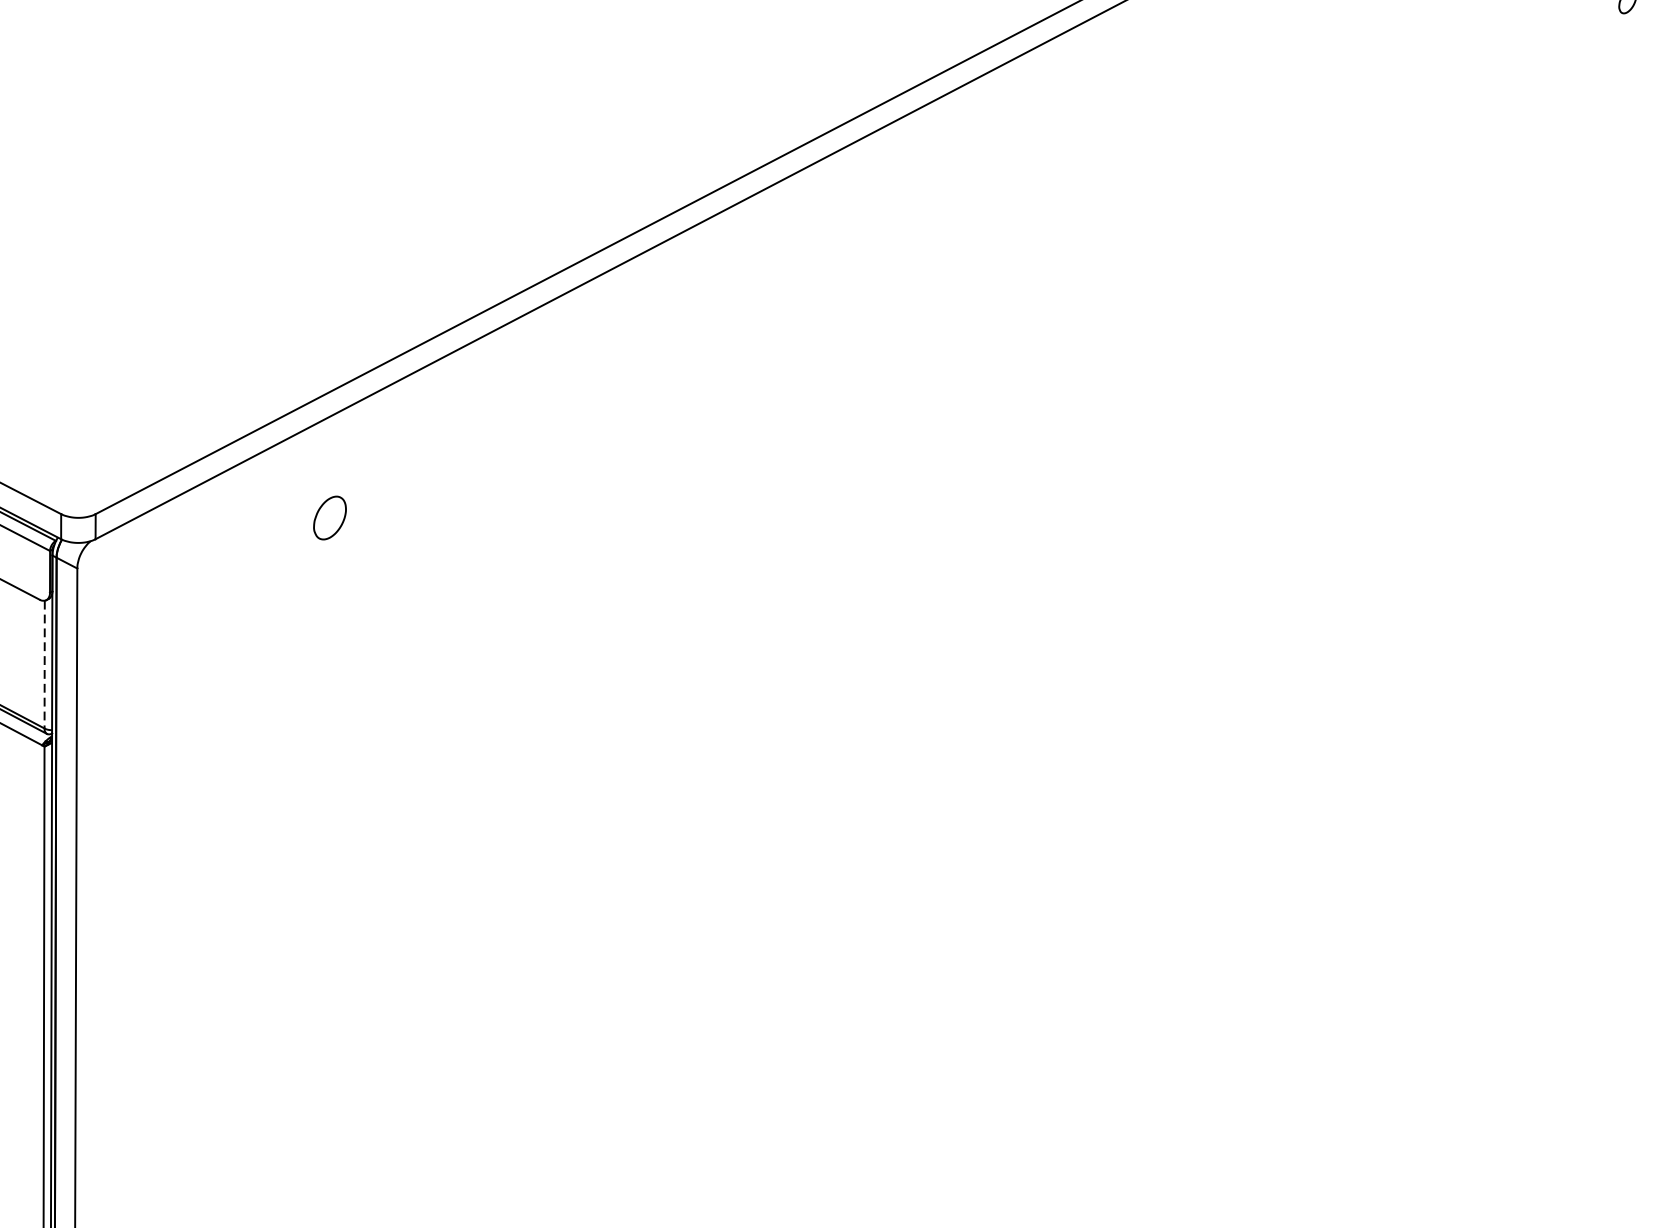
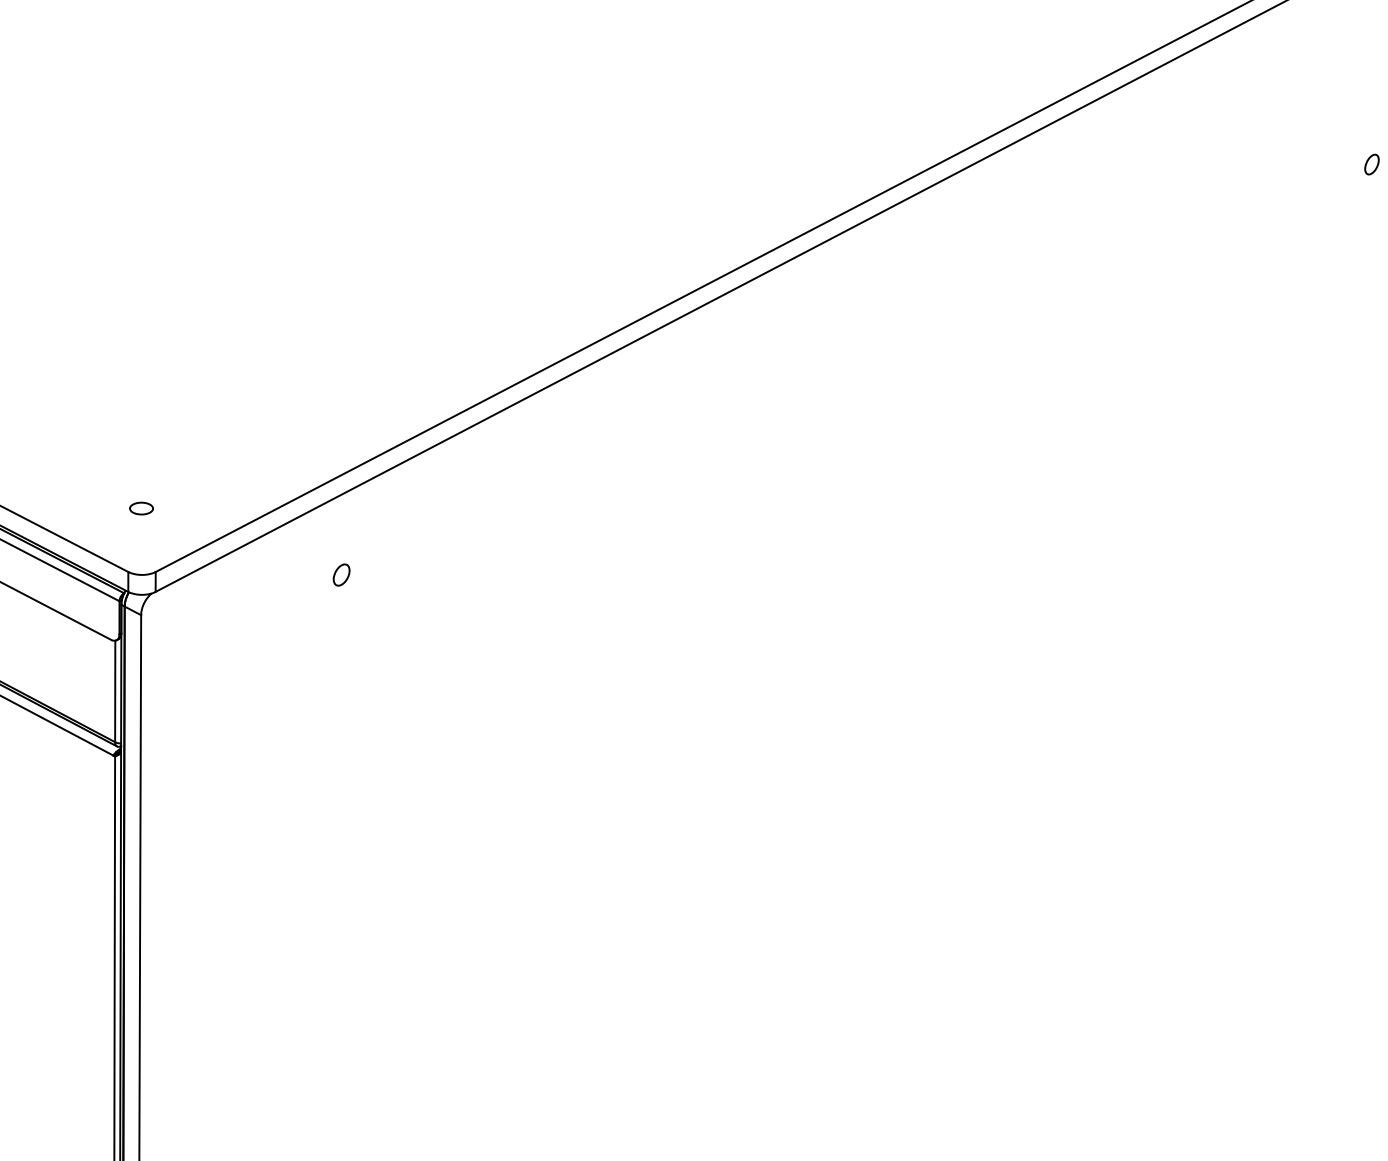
part: (77, 434) -> (141, 508), added
part: (329, 517) -> (341, 574), size x0.62
line: (45, 664) -> (115, 691), dashed -> solid

